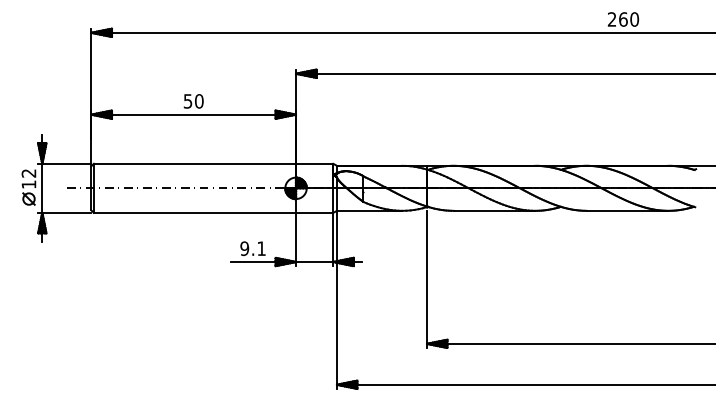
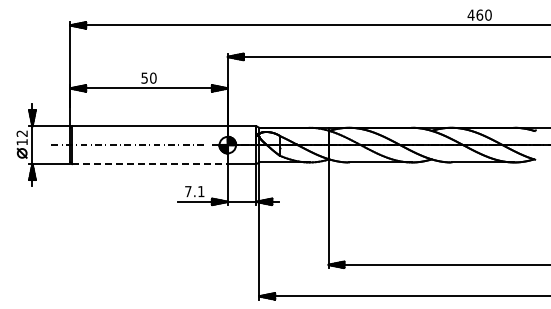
text: (611, 18) -> (470, 14), 260 -> 460
line: (194, 213) -> (149, 164), solid -> dashed
text: (244, 248) -> (188, 191), 9.1 -> 7.1

